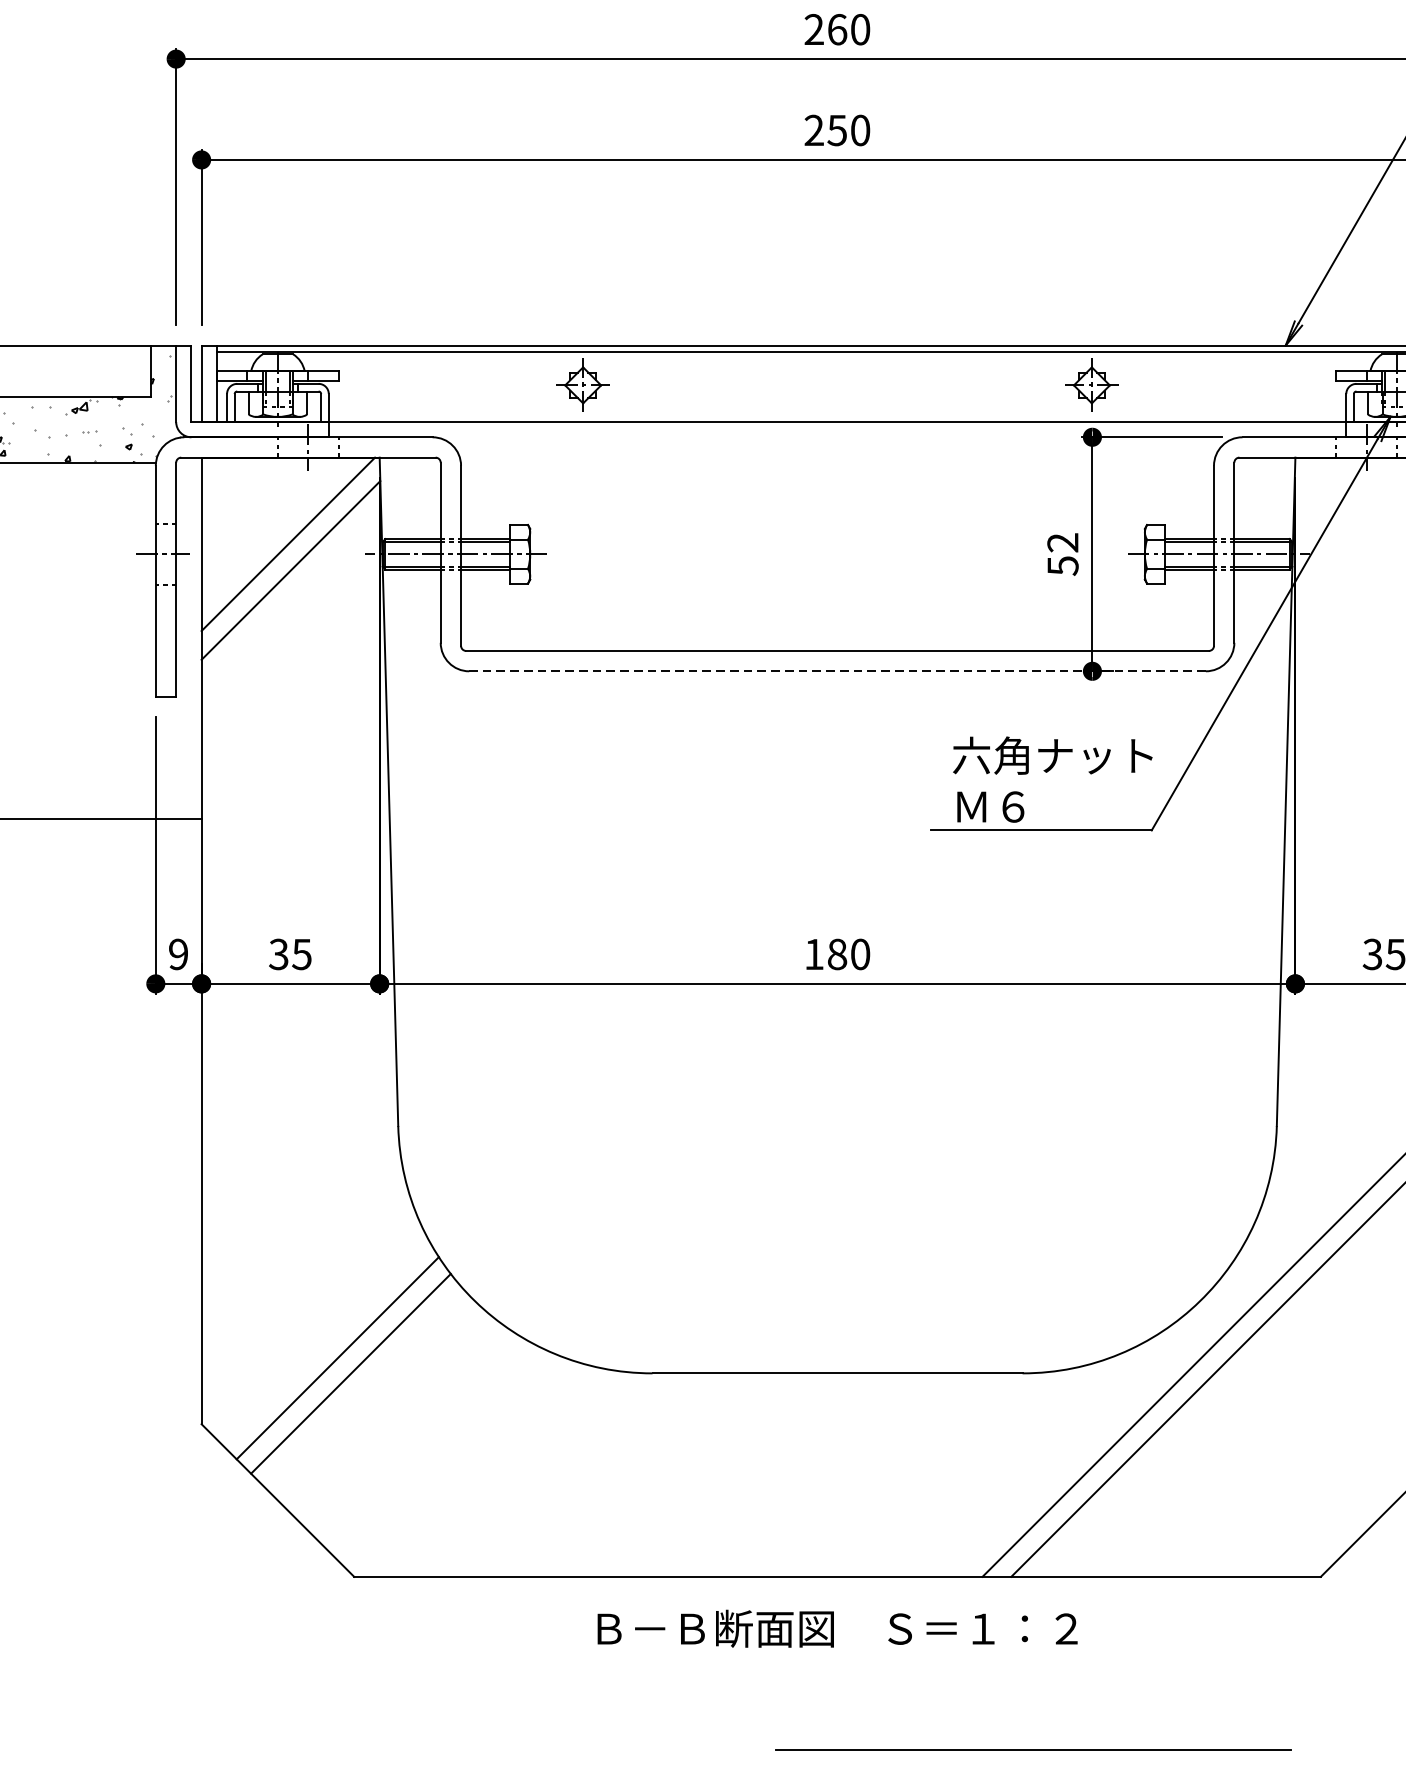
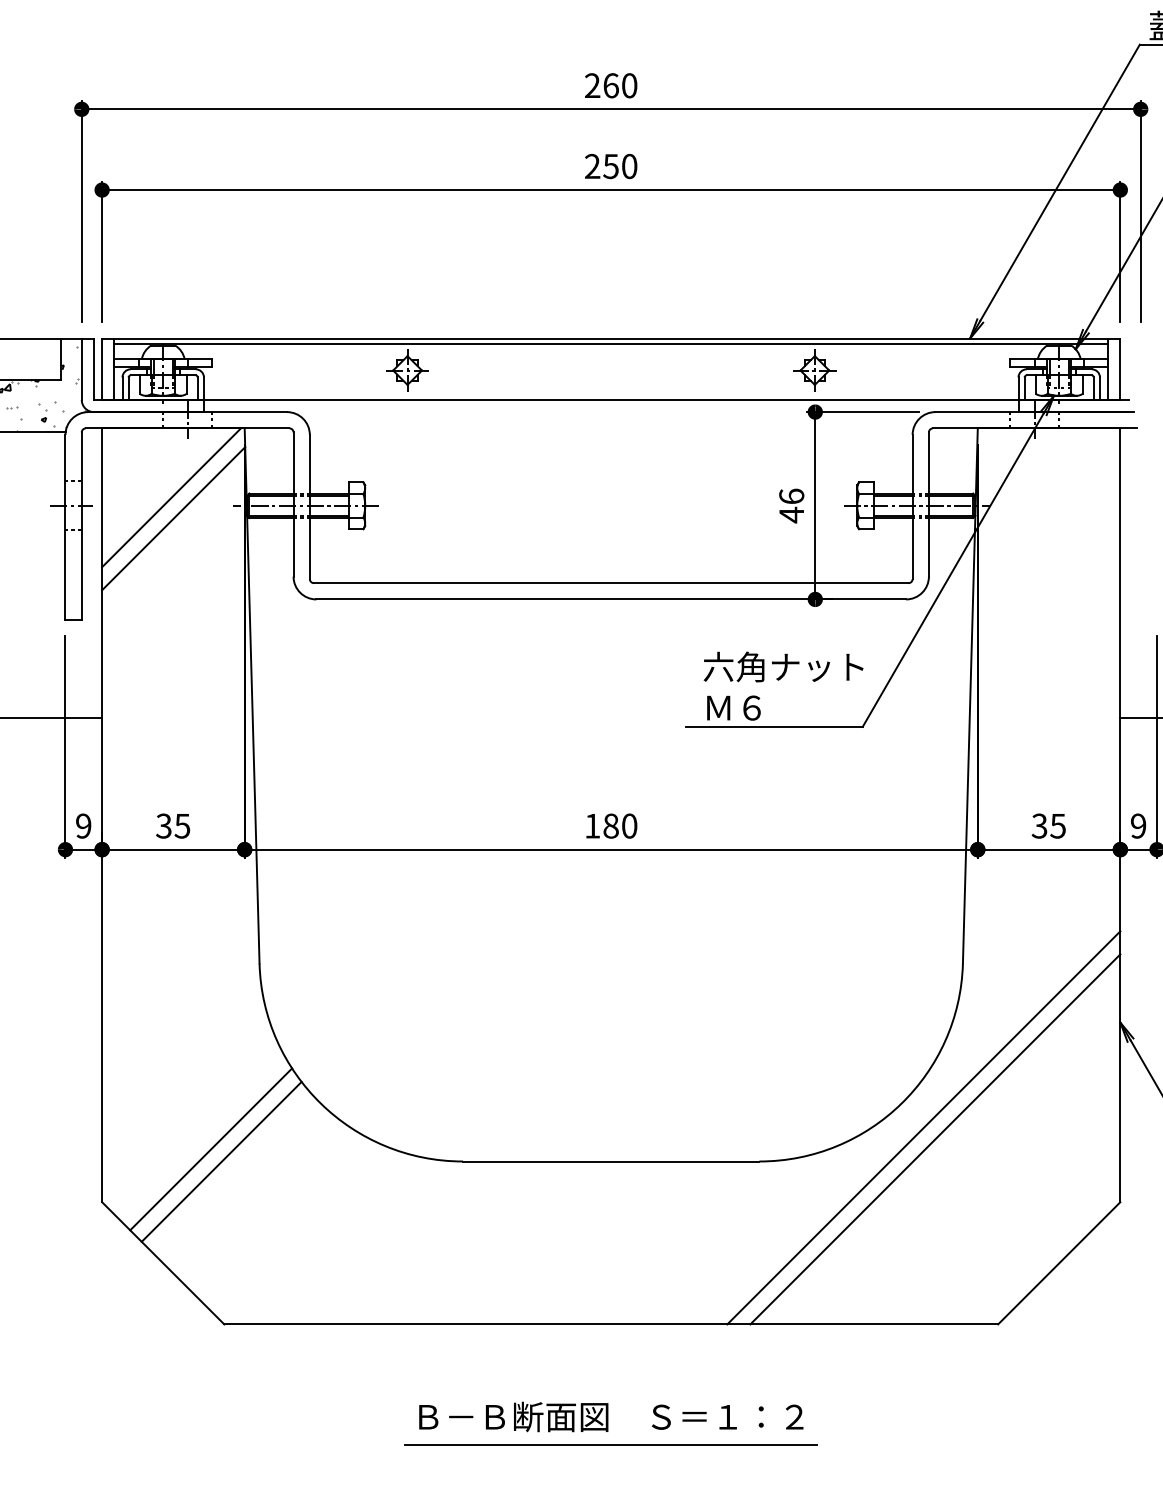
text: (1062, 553) -> (791, 505), 52 -> 46
line: (837, 671) -> (611, 599), dashed -> solid
text: (837, 1628) -> (611, 1416), moved
line: (1032, 1749) -> (610, 1444), moved

